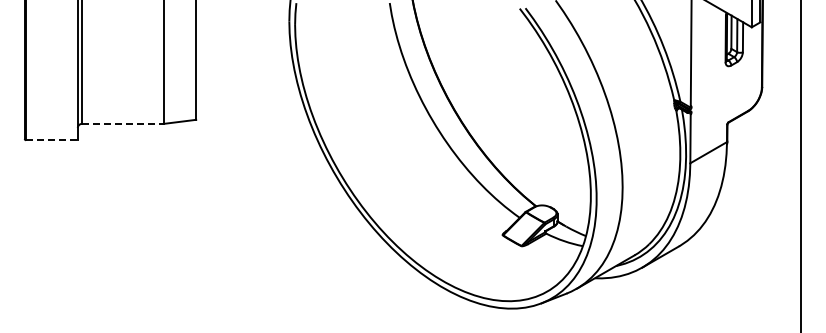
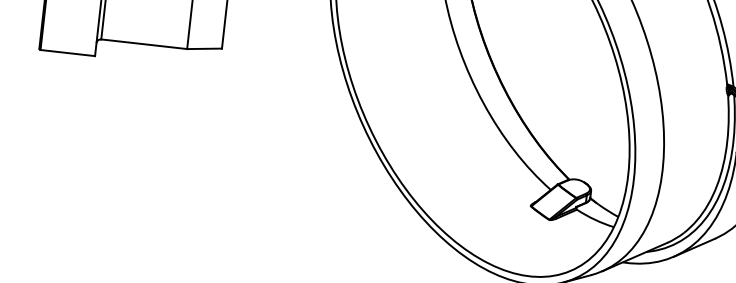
line: (122, 123) -> (144, 43), dashed -> solid
line: (51, 140) -> (67, 53), dashed -> solid

